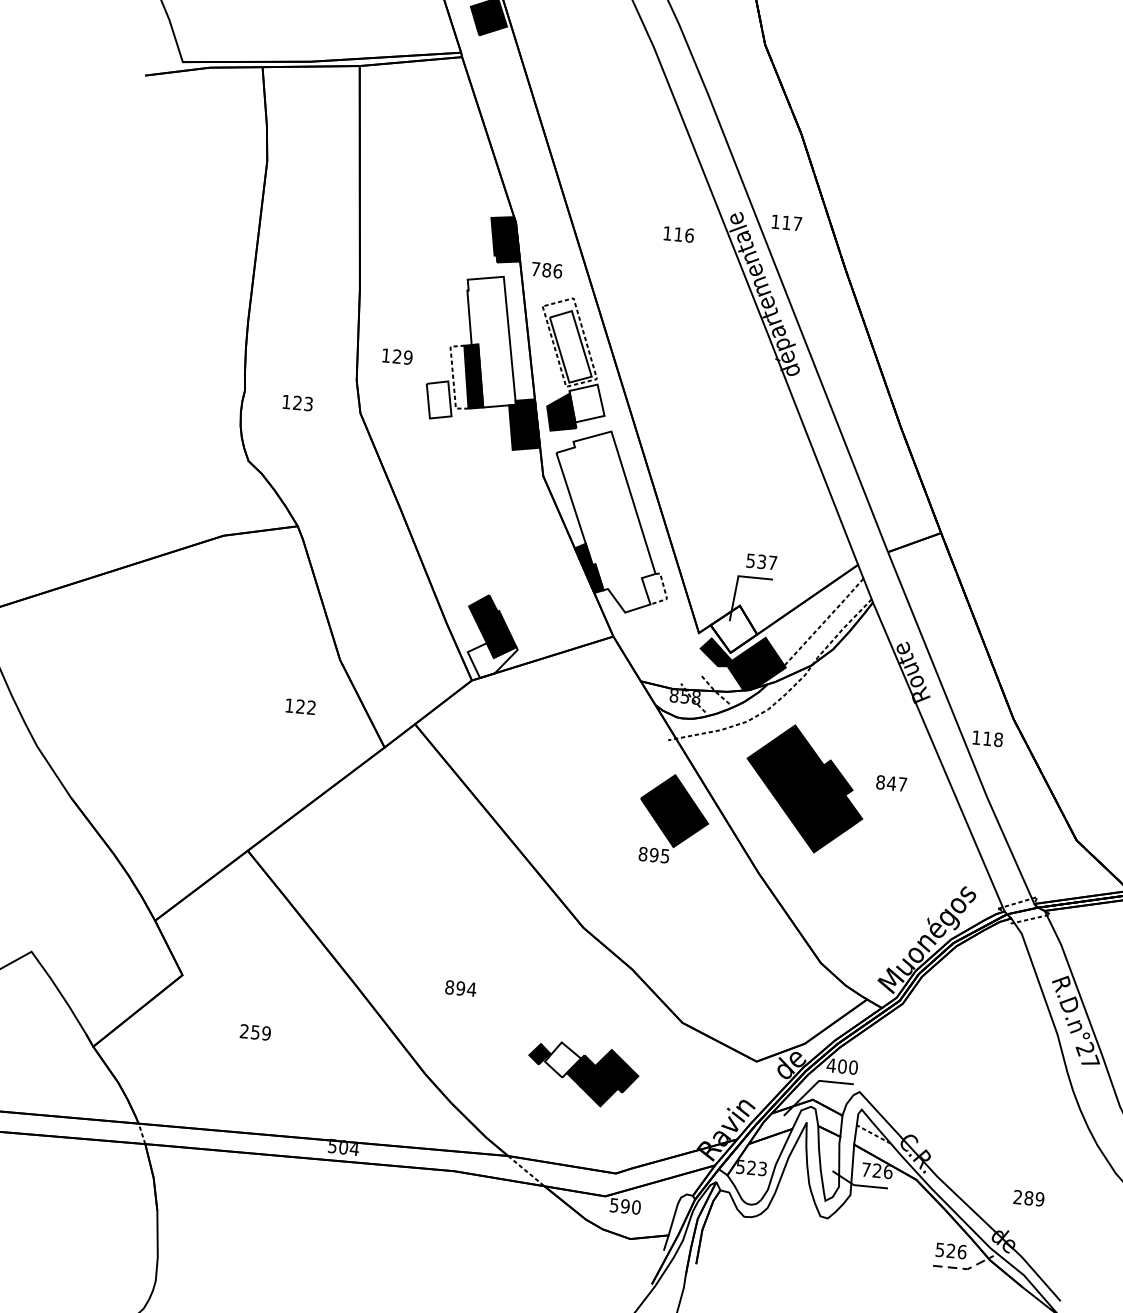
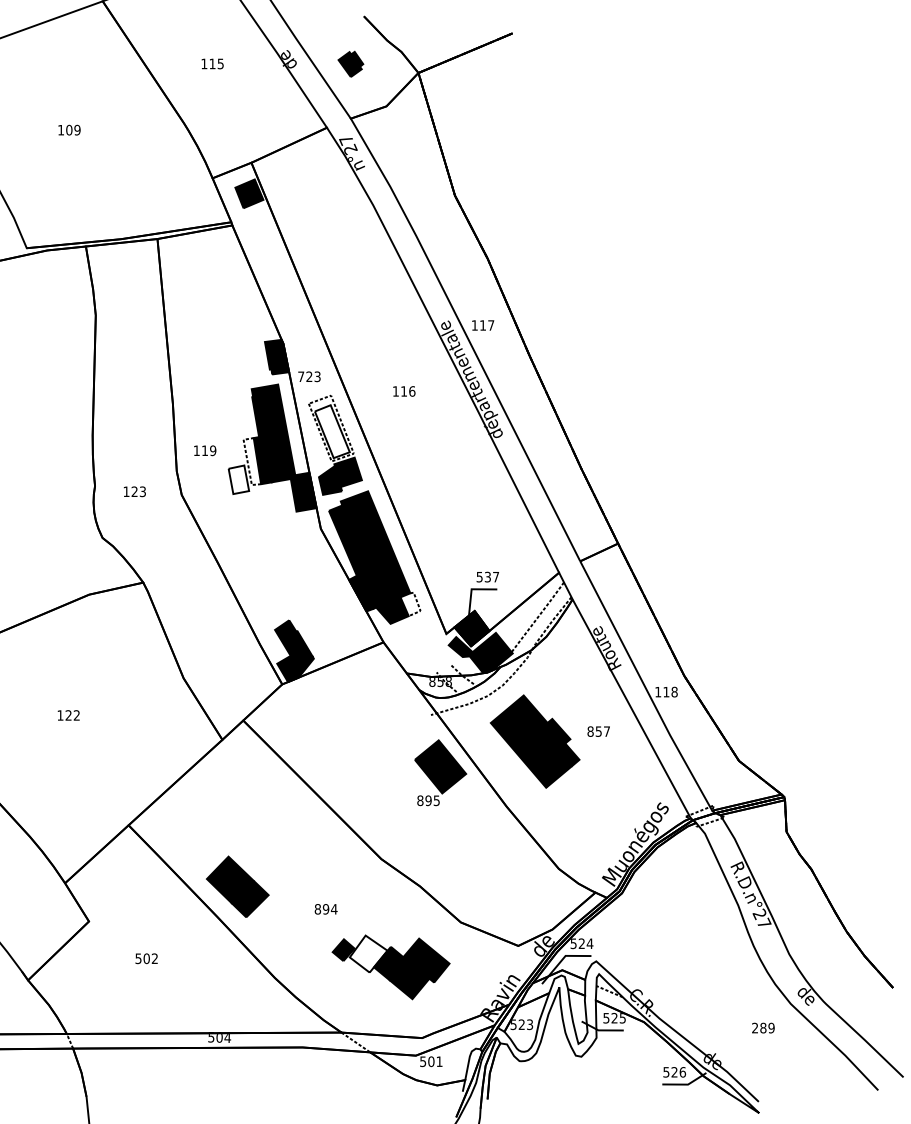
text: (679, 234) -> (404, 391), moved
text: (552, 270) -> (313, 376), 786 -> 723
fill: (491, 342) -> (273, 433), added
text: (396, 356) -> (204, 450), 129 -> 119
fill: (586, 403) -> (347, 472), added
fill: (605, 520) -> (369, 557), added
fill: (733, 628) -> (471, 628), added
fill: (491, 660) -> (295, 668), added
text: (300, 706) -> (68, 715), moved
text: (891, 783) -> (598, 731), 847 -> 857
part: (386, 946) -> (237, 886), added
text: (459, 988) -> (325, 909), moved
text: (255, 1032) -> (146, 958), 259 -> 502
text: (841, 1066) -> (581, 943), 400 -> 524
part: (582, 1074) -> (390, 967), size x1.43
text: (877, 1171) -> (614, 1018), 726 -> 525
text: (1029, 1197) -> (763, 1027), moved
text: (630, 1206) -> (435, 1061), 590 -> 501
line: (966, 1269) -> (687, 1084), dashed -> solid

